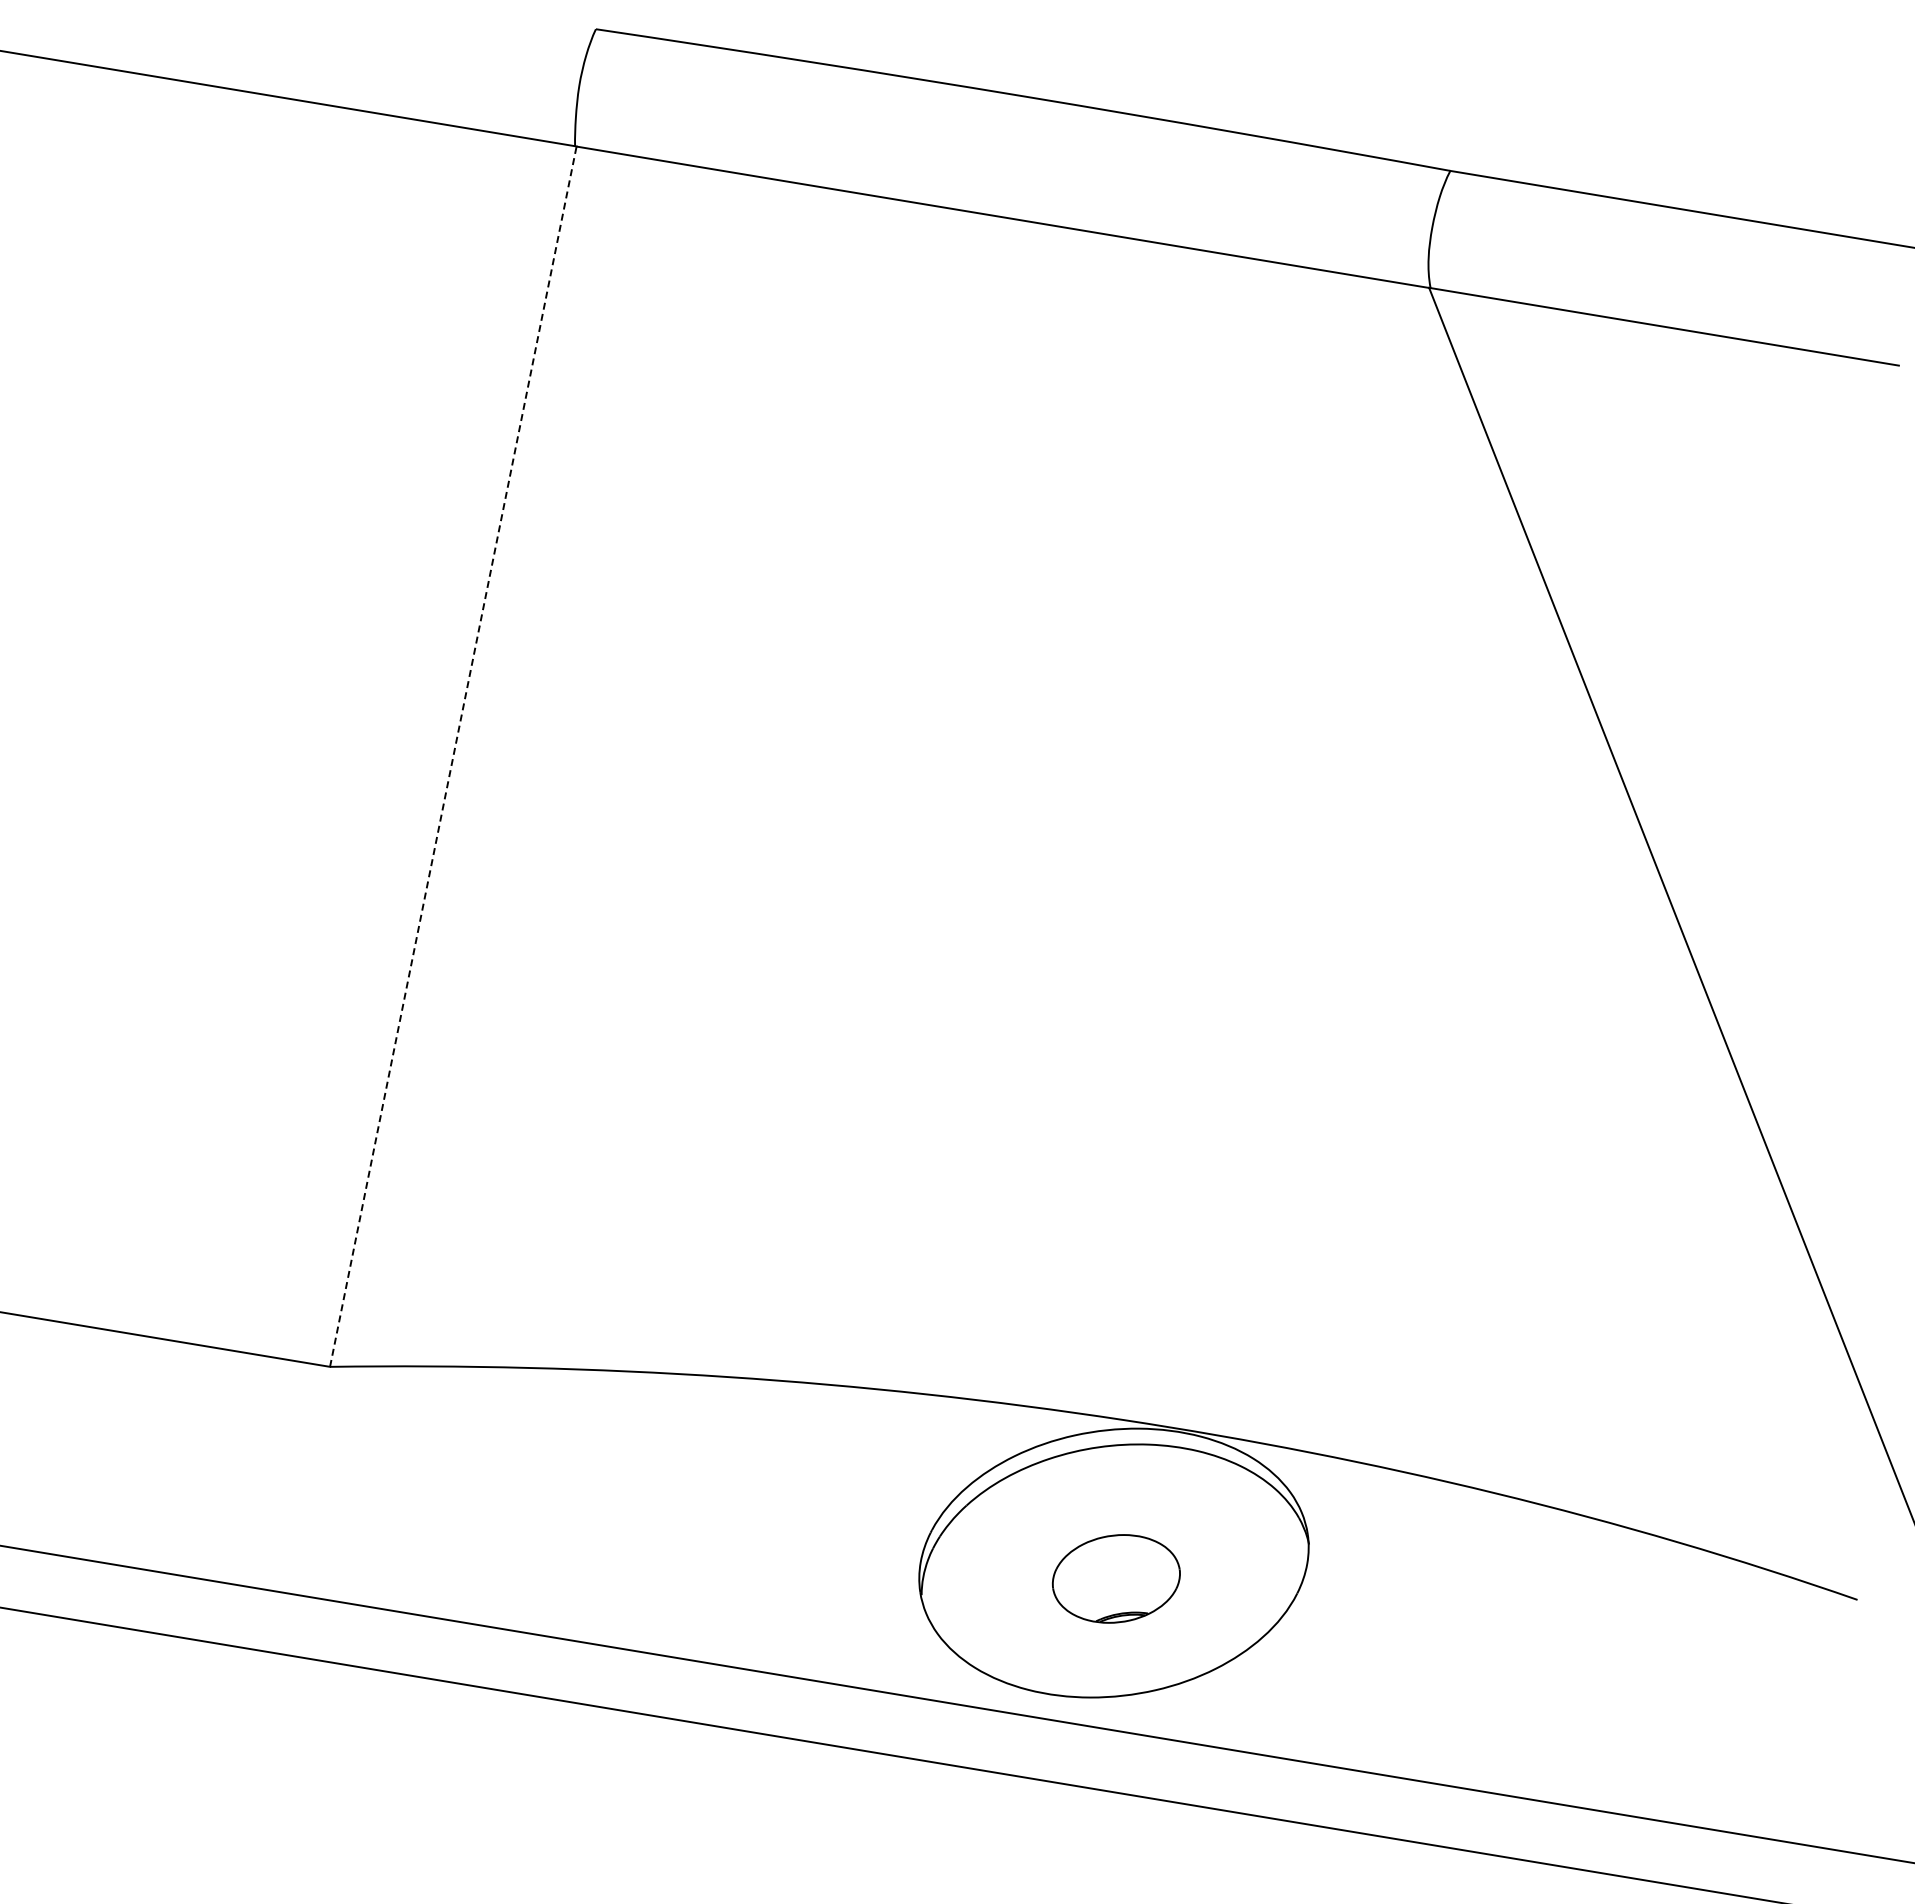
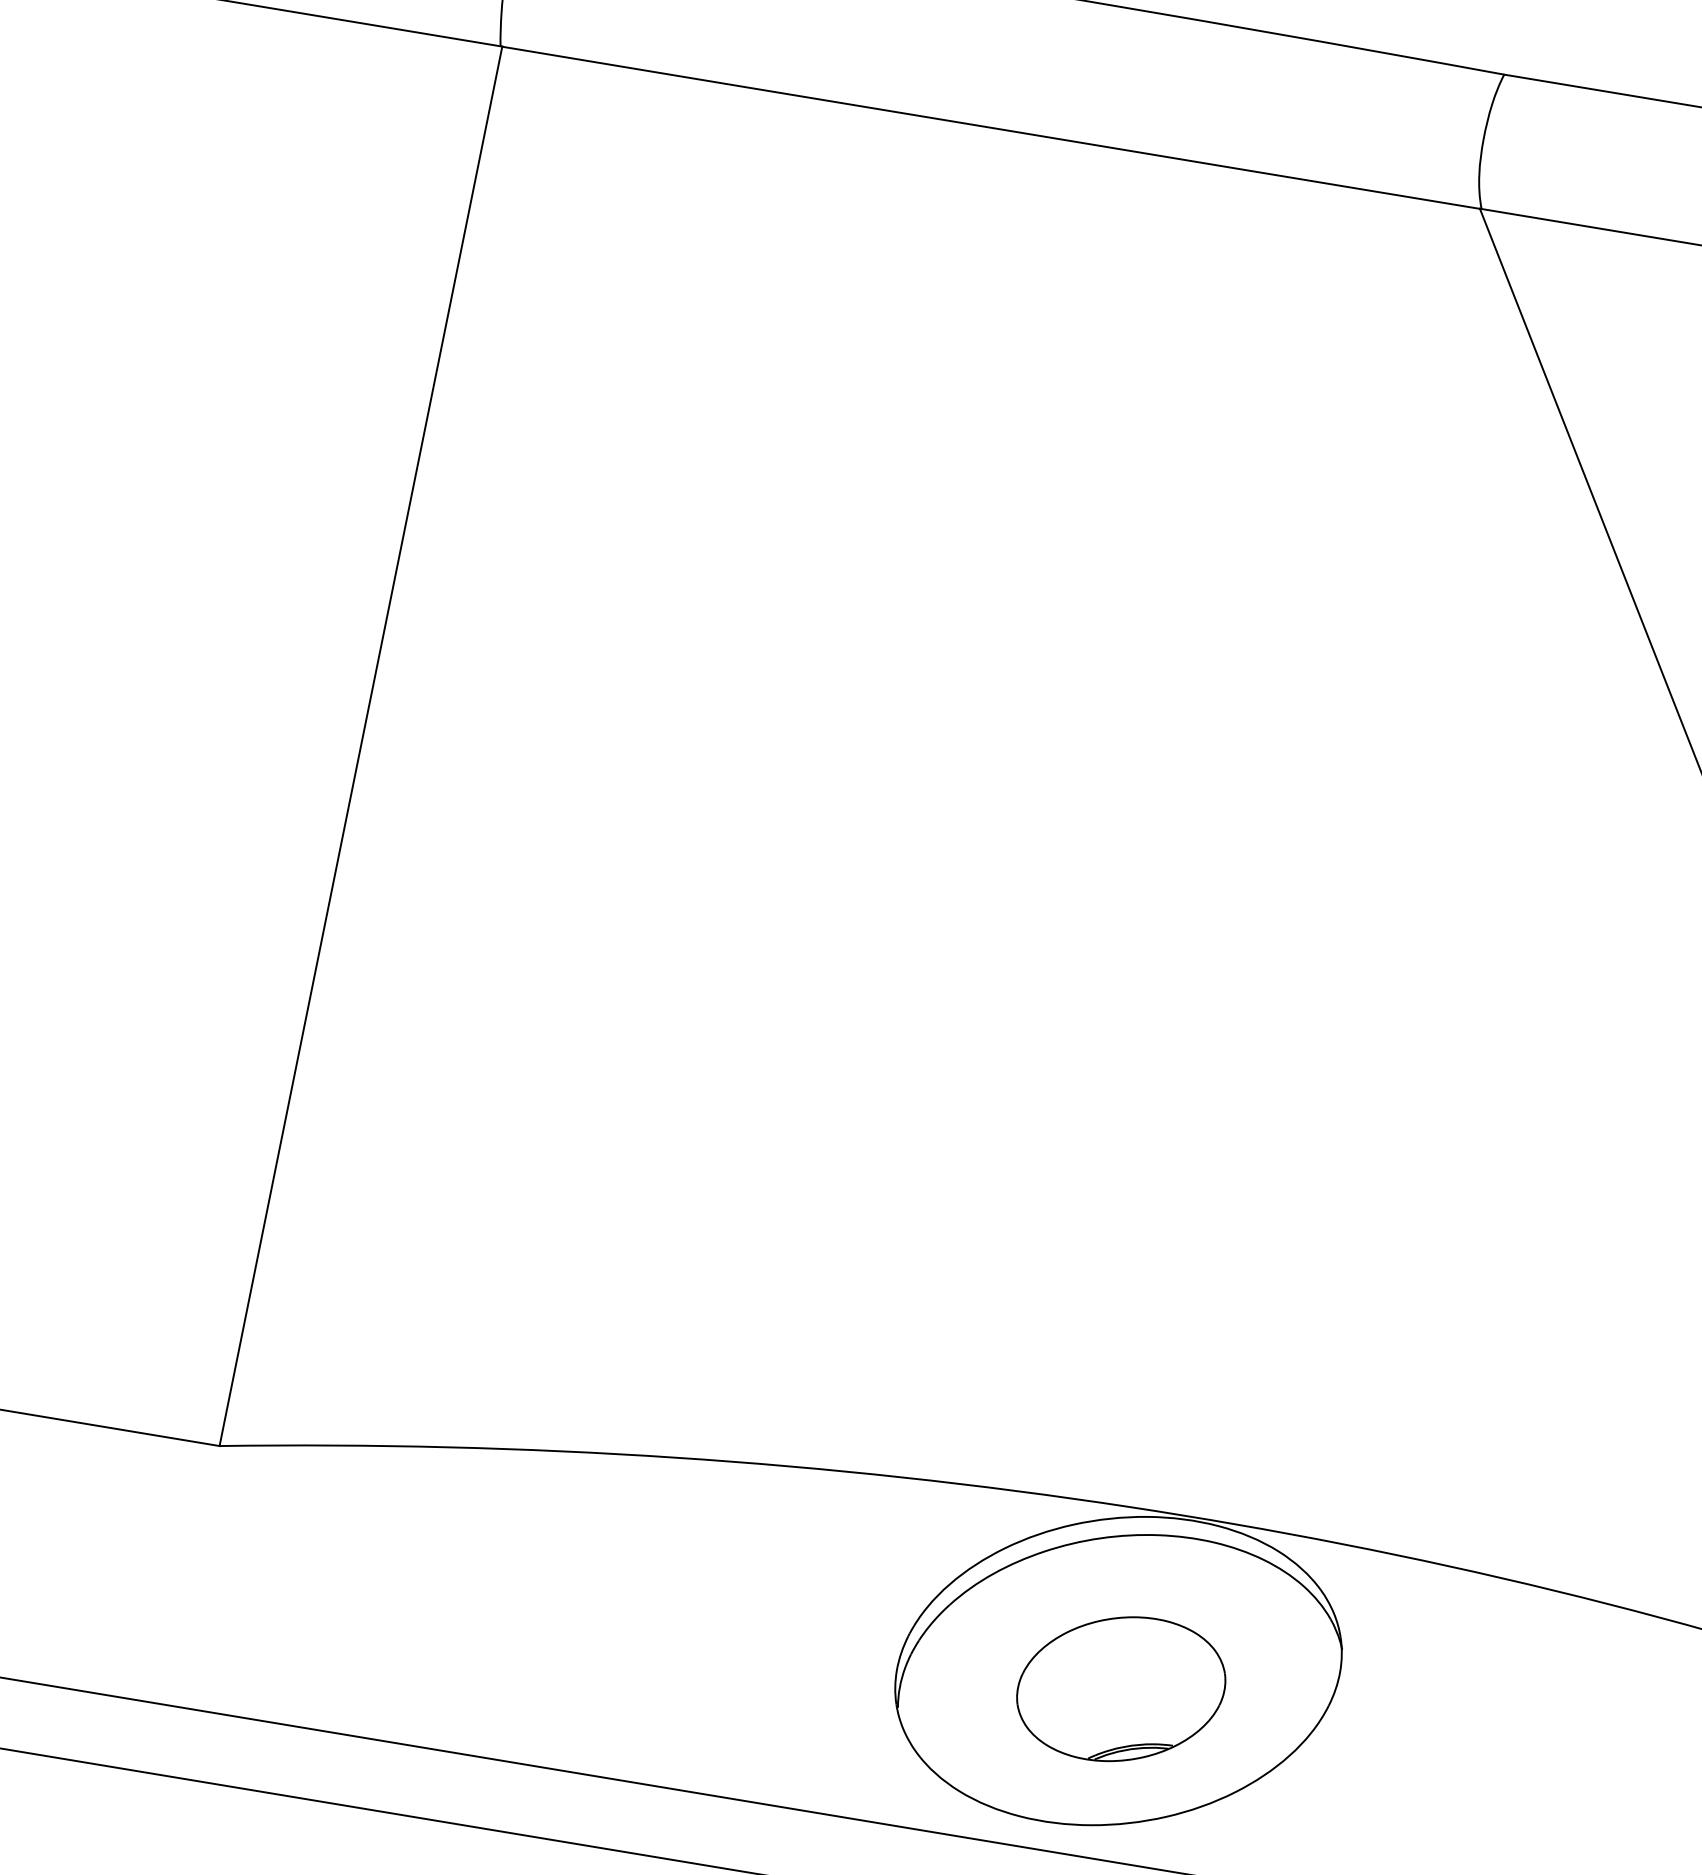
line: (453, 756) -> (361, 746), dashed -> solid
part: (1116, 1578) -> (1121, 1688), size x1.43

